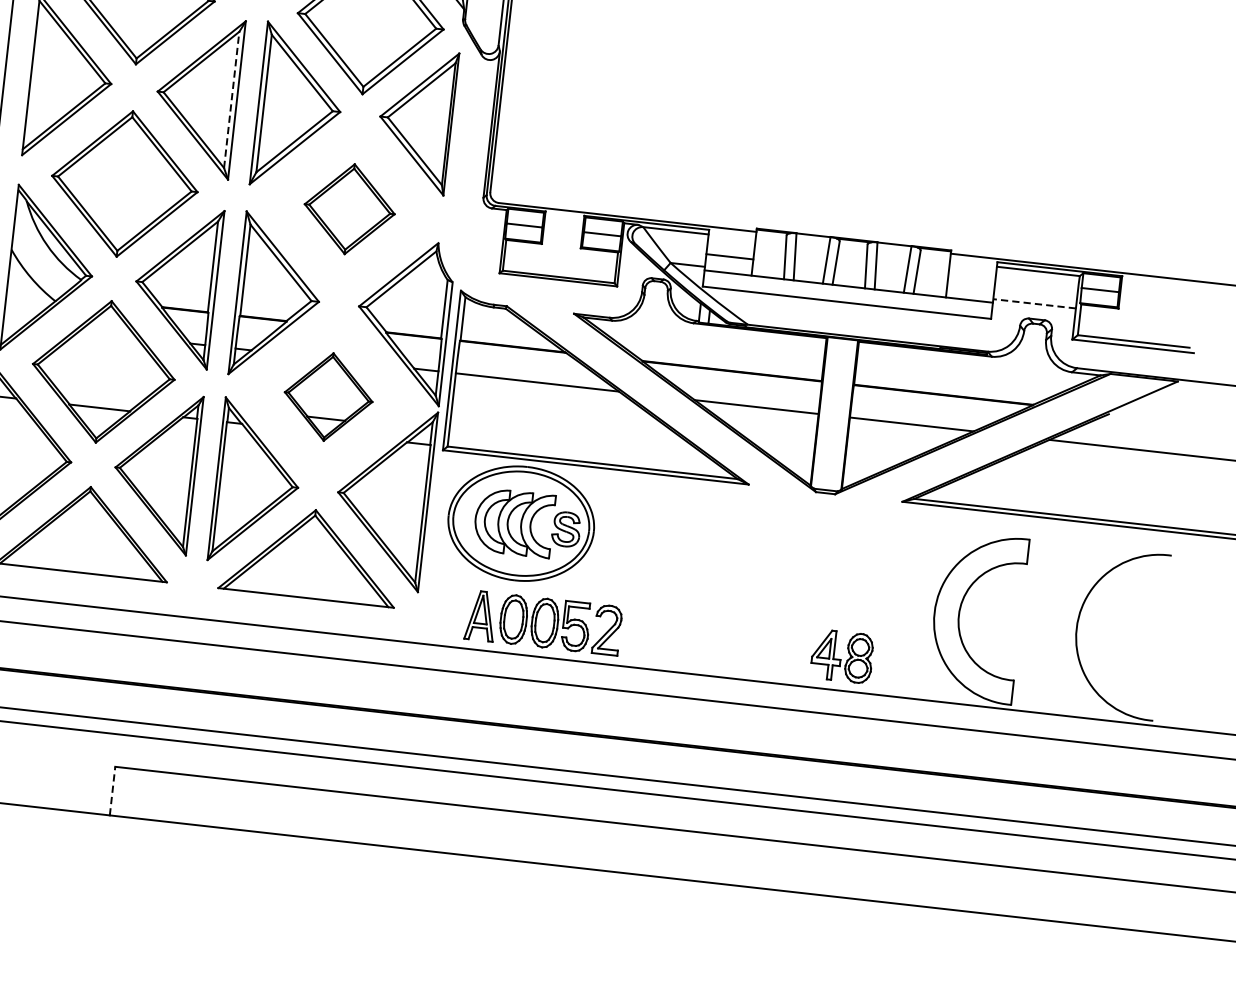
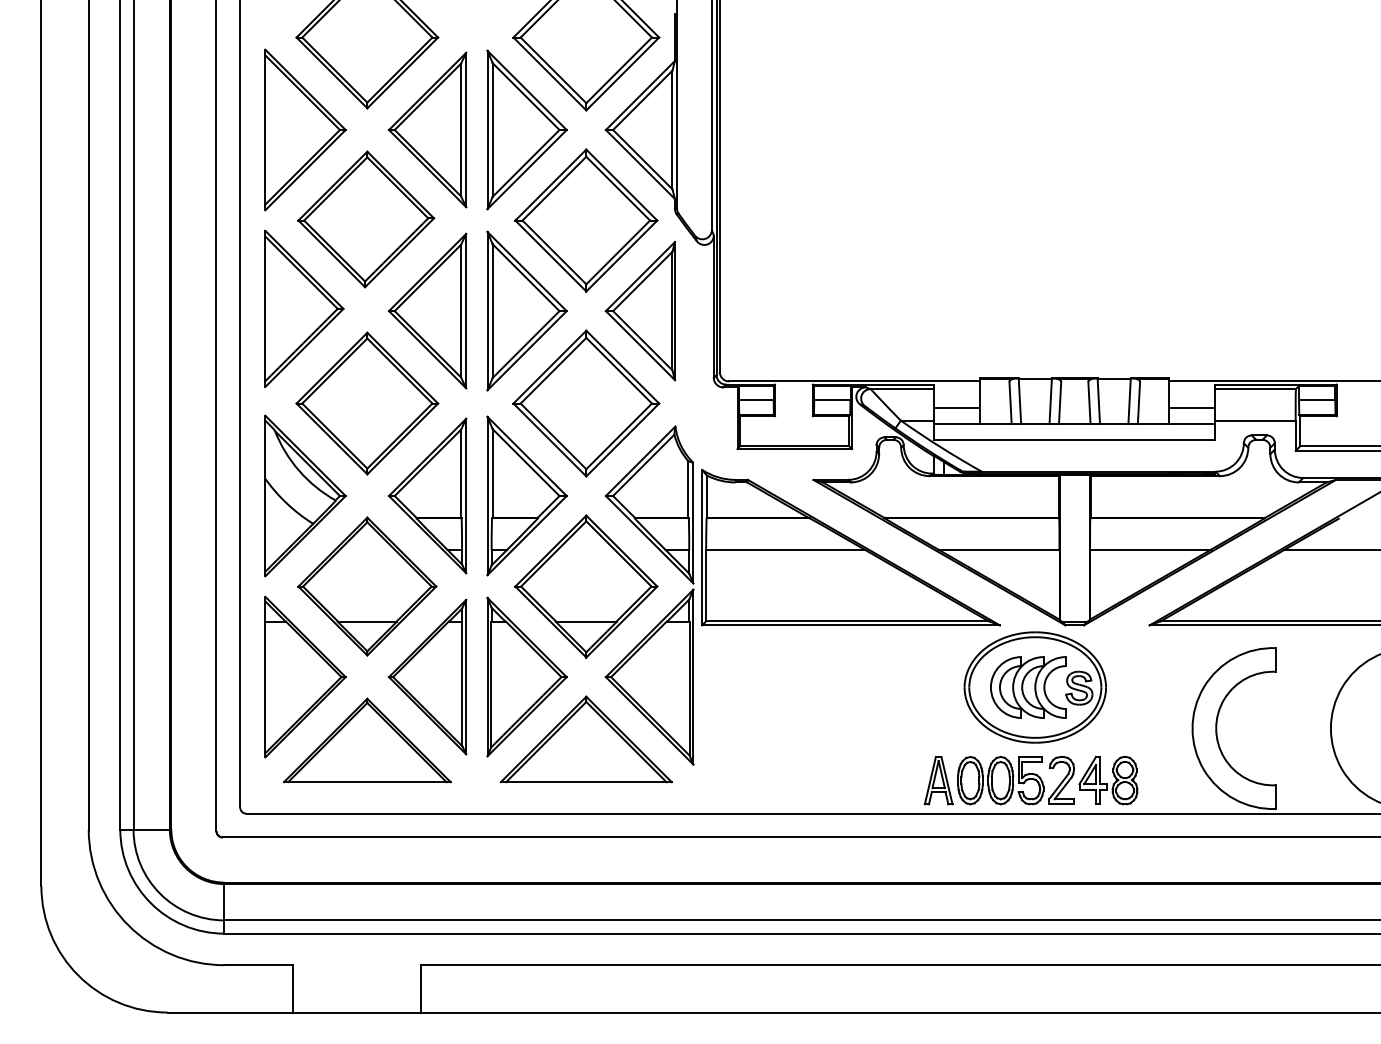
line: (232, 99) -> (461, 310), dashed -> solid
part: (349, 209) -> (586, 403), size x1.67
line: (971, 284) -> (1192, 408), added
line: (1033, 303) -> (1254, 420), dashed -> solid
part: (328, 397) -> (586, 586), size x1.67
part: (520, 523) -> (1034, 687), moved
part: (542, 622) -> (998, 780), moved
line: (113, 790) -> (421, 988), dashed -> solid

